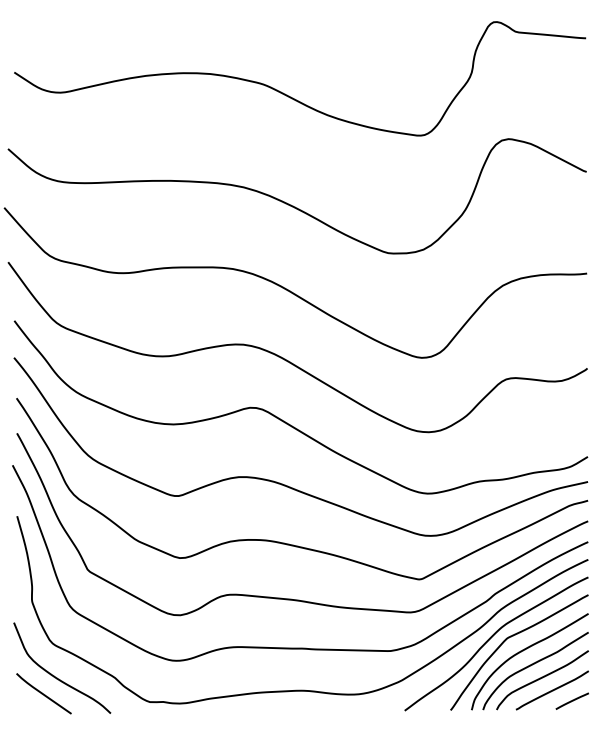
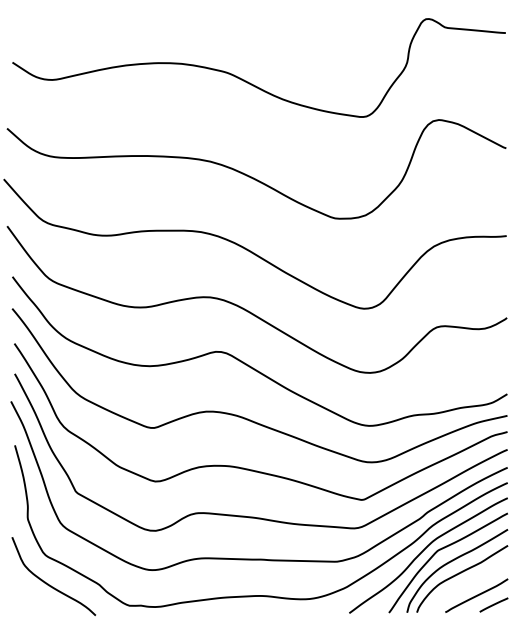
curve: (542, 678) -> (468, 585), removed
curve: (43, 693) -> (37, 598), removed

